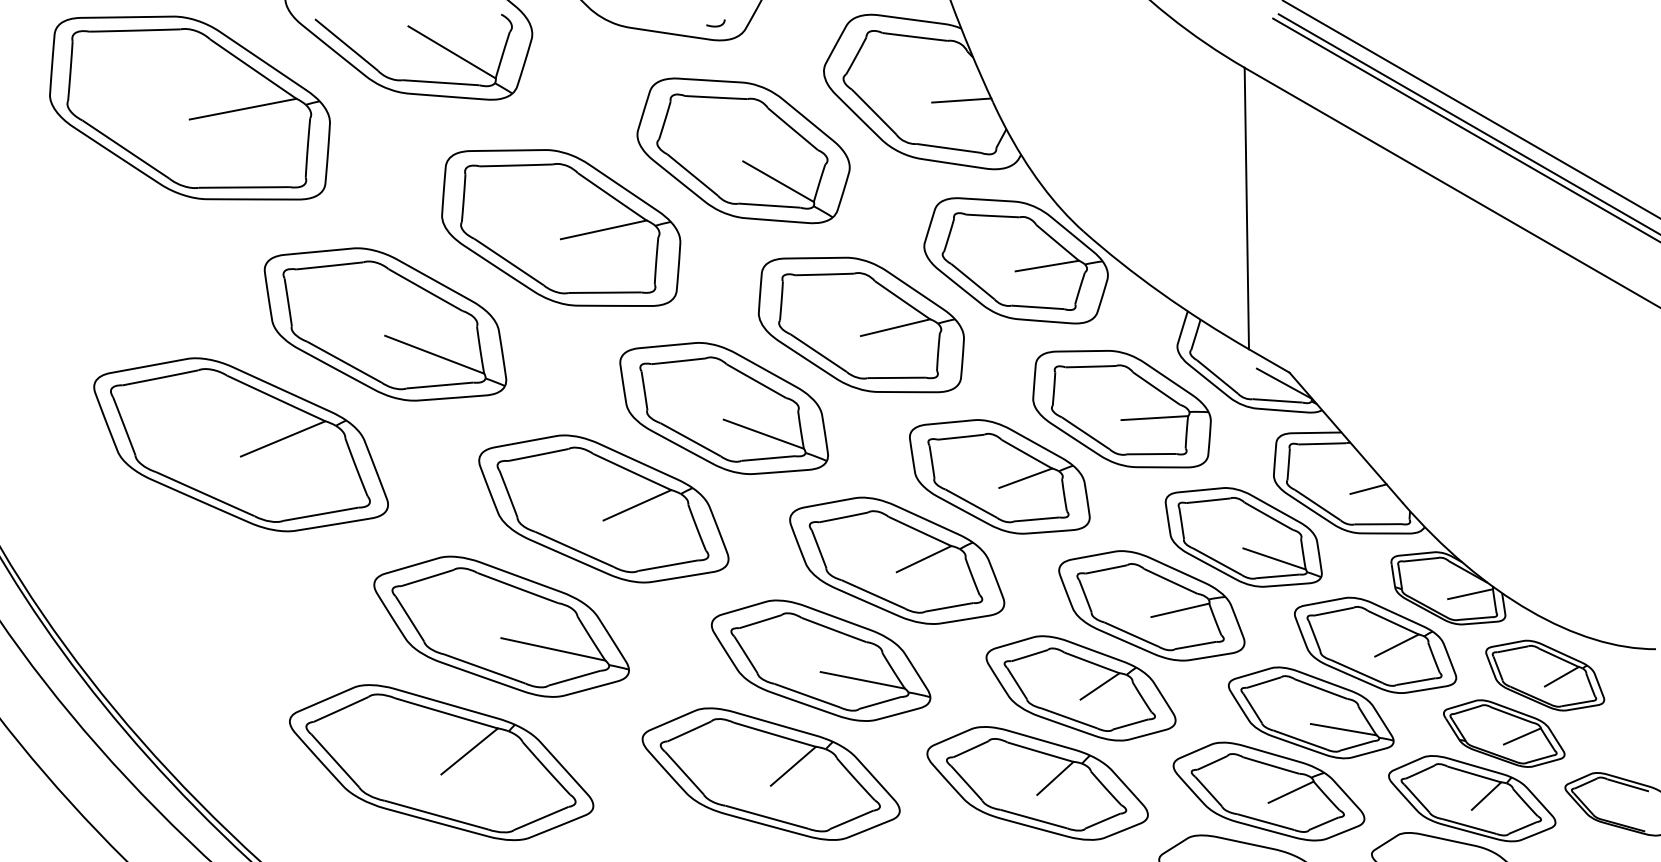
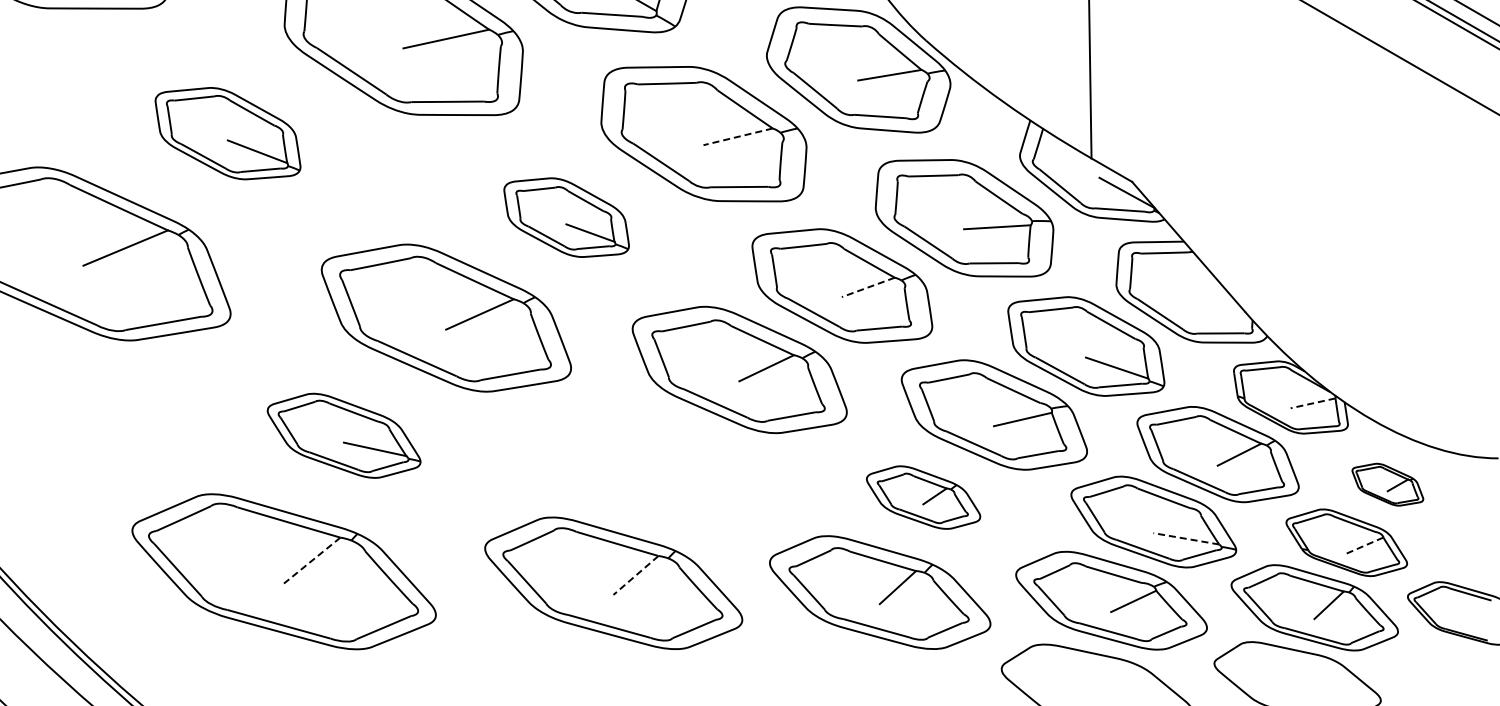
part: (385, 324) -> (228, 133), size x0.6
line: (895, 327) -> (738, 136), solid -> dashed
part: (723, 408) -> (566, 217), size x0.6
line: (1025, 478) -> (868, 287), solid -> dashed
line: (1368, 488) -> (1211, 297), removed
line: (1470, 594) -> (1313, 403), solid -> dashed
part: (501, 626) -> (344, 435), size x0.6
part: (821, 660) -> (664, 469), removed
part: (1545, 675) -> (1388, 484), size x0.6
part: (1080, 688) -> (923, 497), size x0.6
line: (1343, 729) -> (1186, 538), solid -> dashed
line: (1521, 736) -> (1364, 545), solid -> dashed
line: (469, 751) -> (312, 560), solid -> dashed
line: (793, 766) -> (636, 575), solid -> dashed

